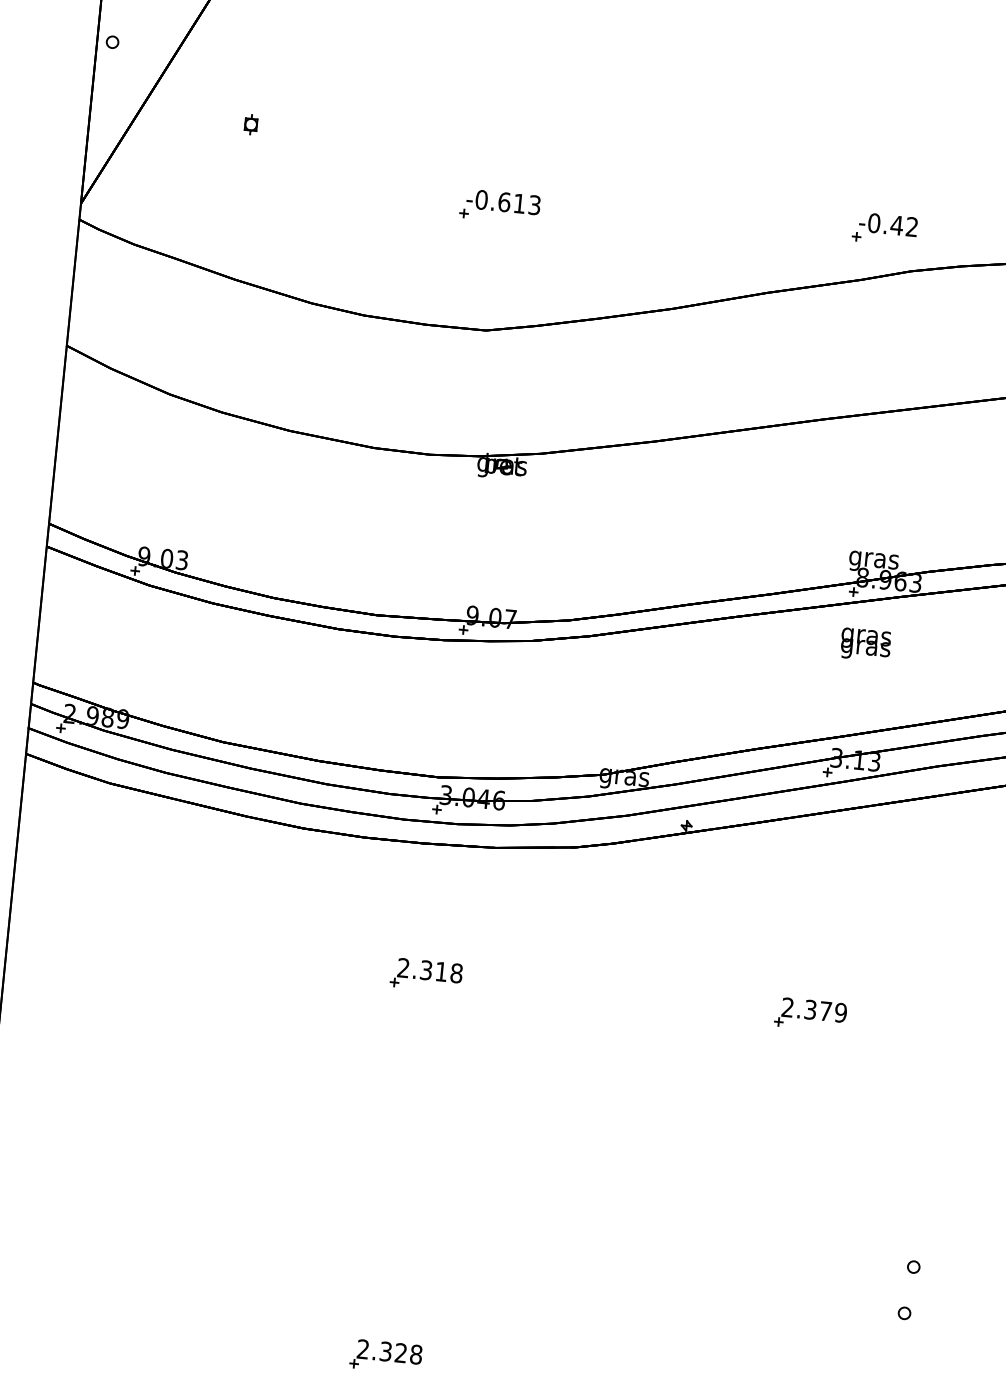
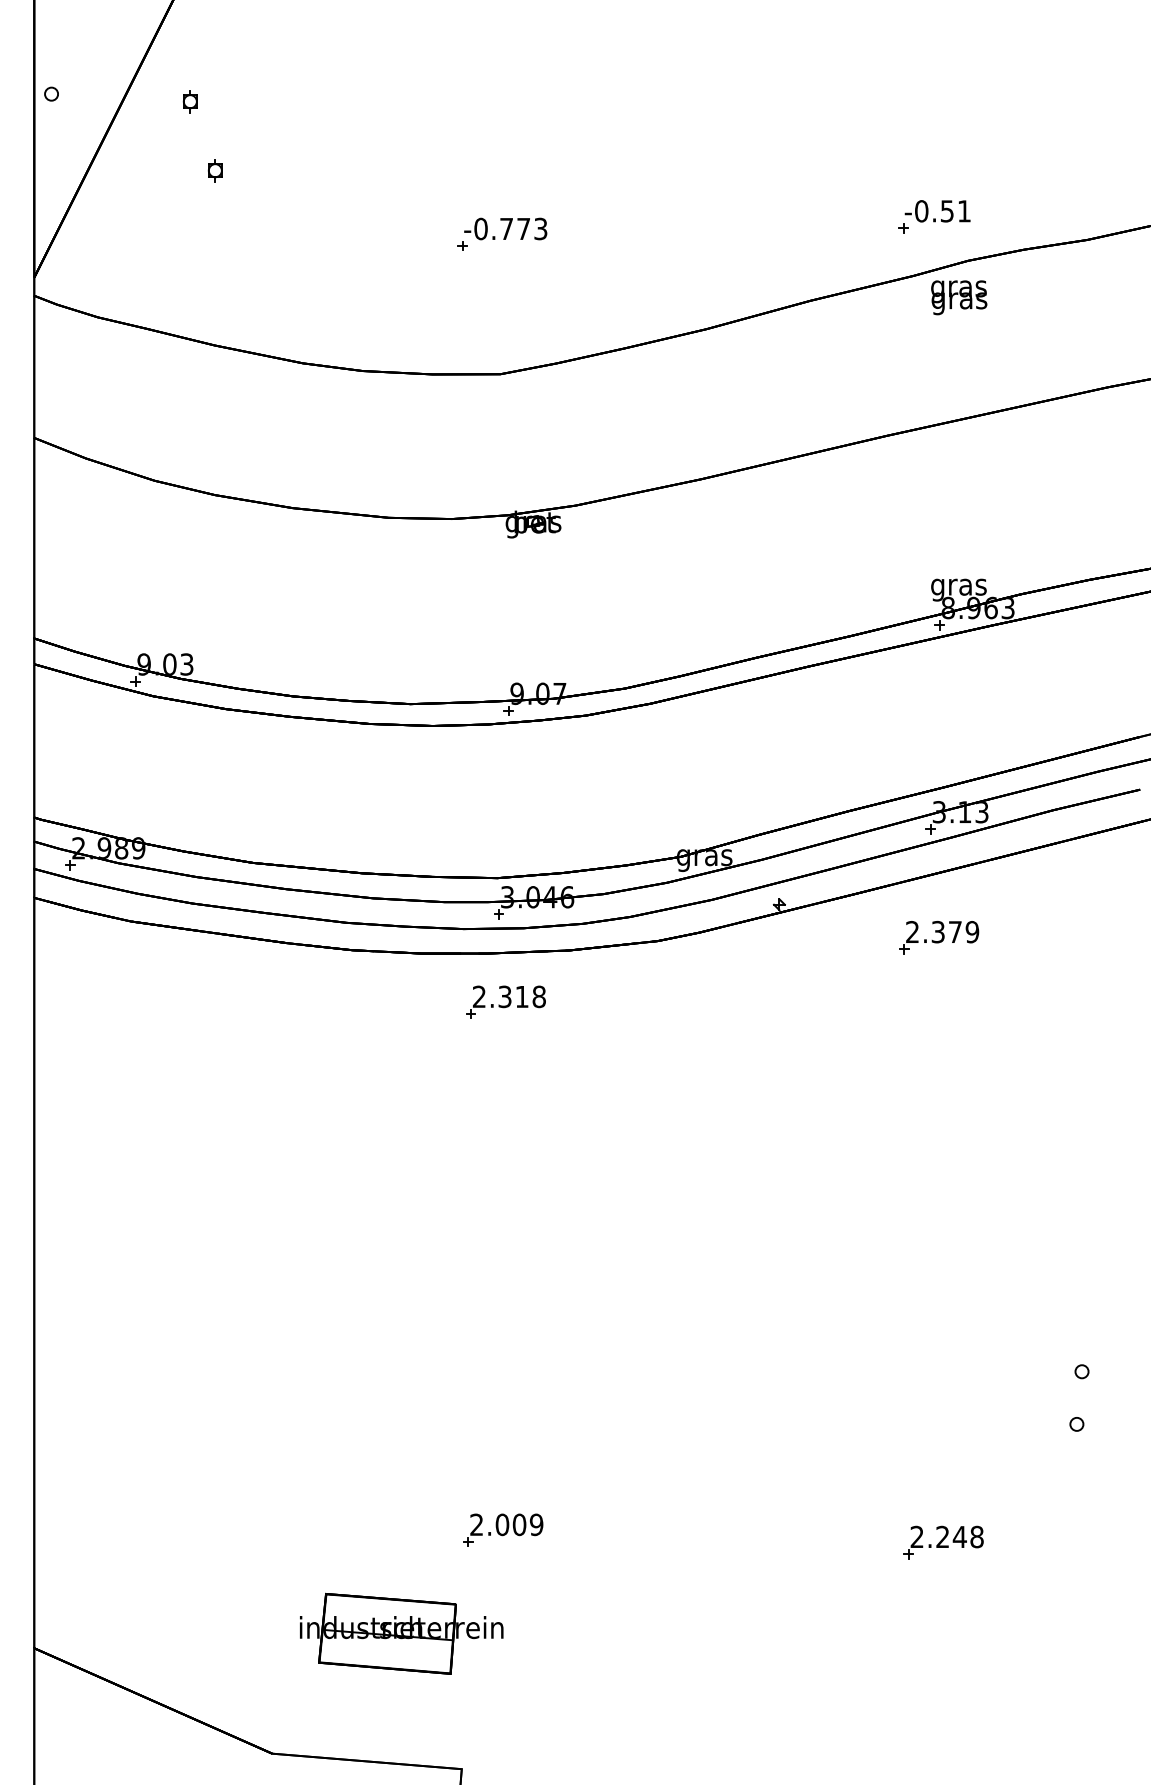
part: (234, 61) -> (189, 101), added
text: (511, 202) -> (514, 228), -0.613 -> -0.773
text: (904, 226) -> (955, 211), -0.42 -> -0.51
text: (866, 644) -> (959, 297), moved
part: (426, 974) -> (505, 1001), moved
part: (811, 1014) -> (939, 937), moved
text: (401, 1352) -> (519, 1524), 2.328 -> 2.009

